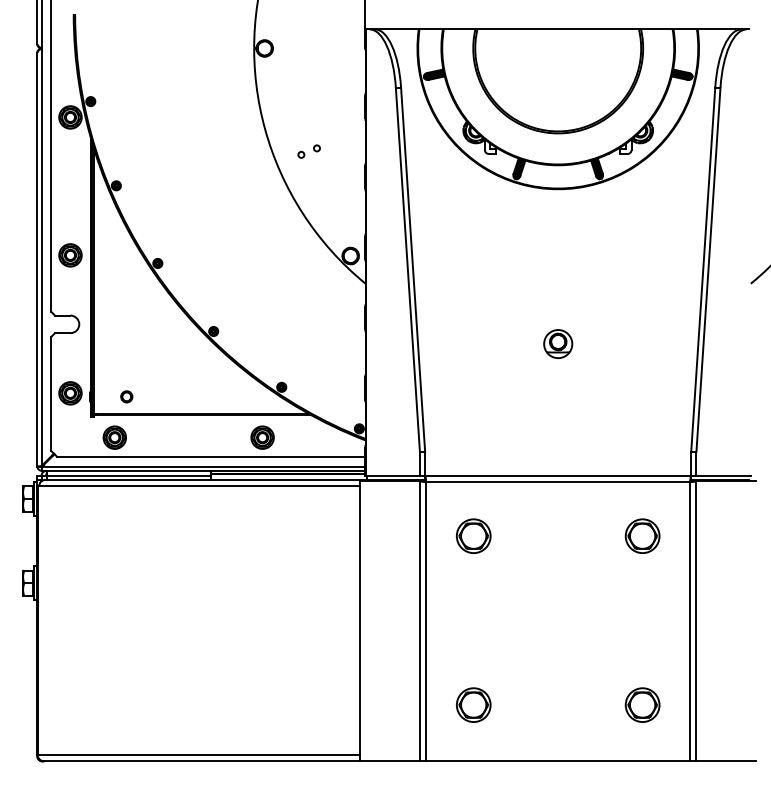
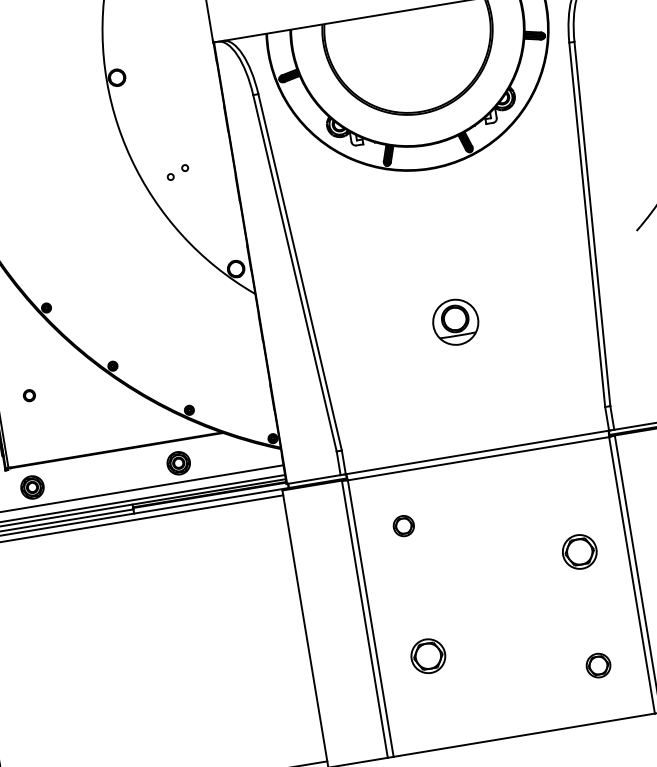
part: (558, 343) -> (456, 321), size x1.6
part: (126, 396) -> (29, 395), moved
part: (473, 535) -> (403, 525), size x0.6
part: (642, 535) -> (579, 551), moved
part: (473, 704) -> (428, 655), moved
part: (642, 704) -> (598, 665), size x0.7

